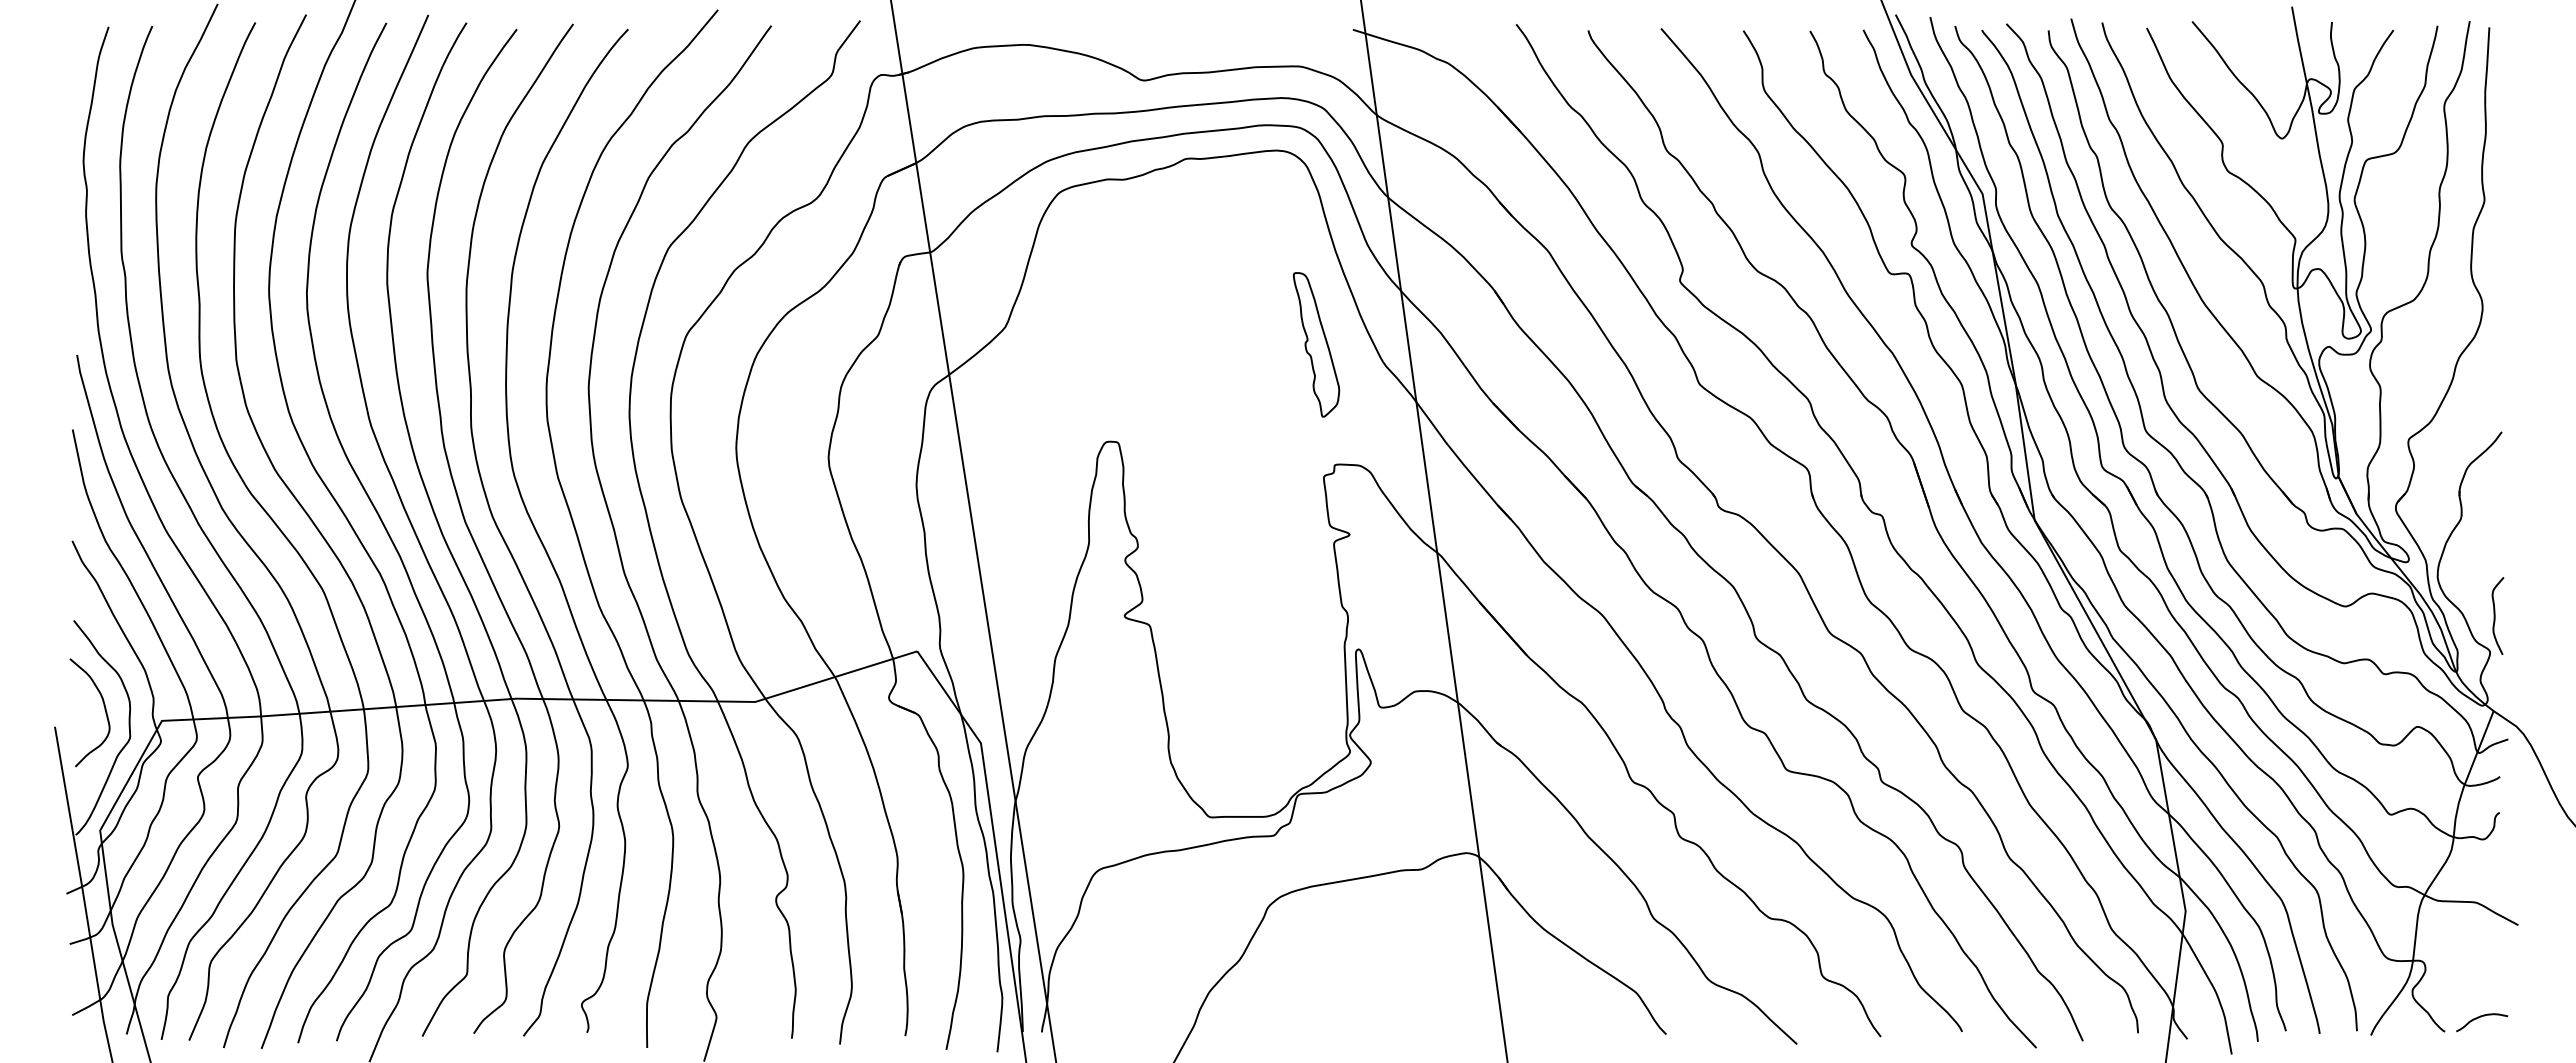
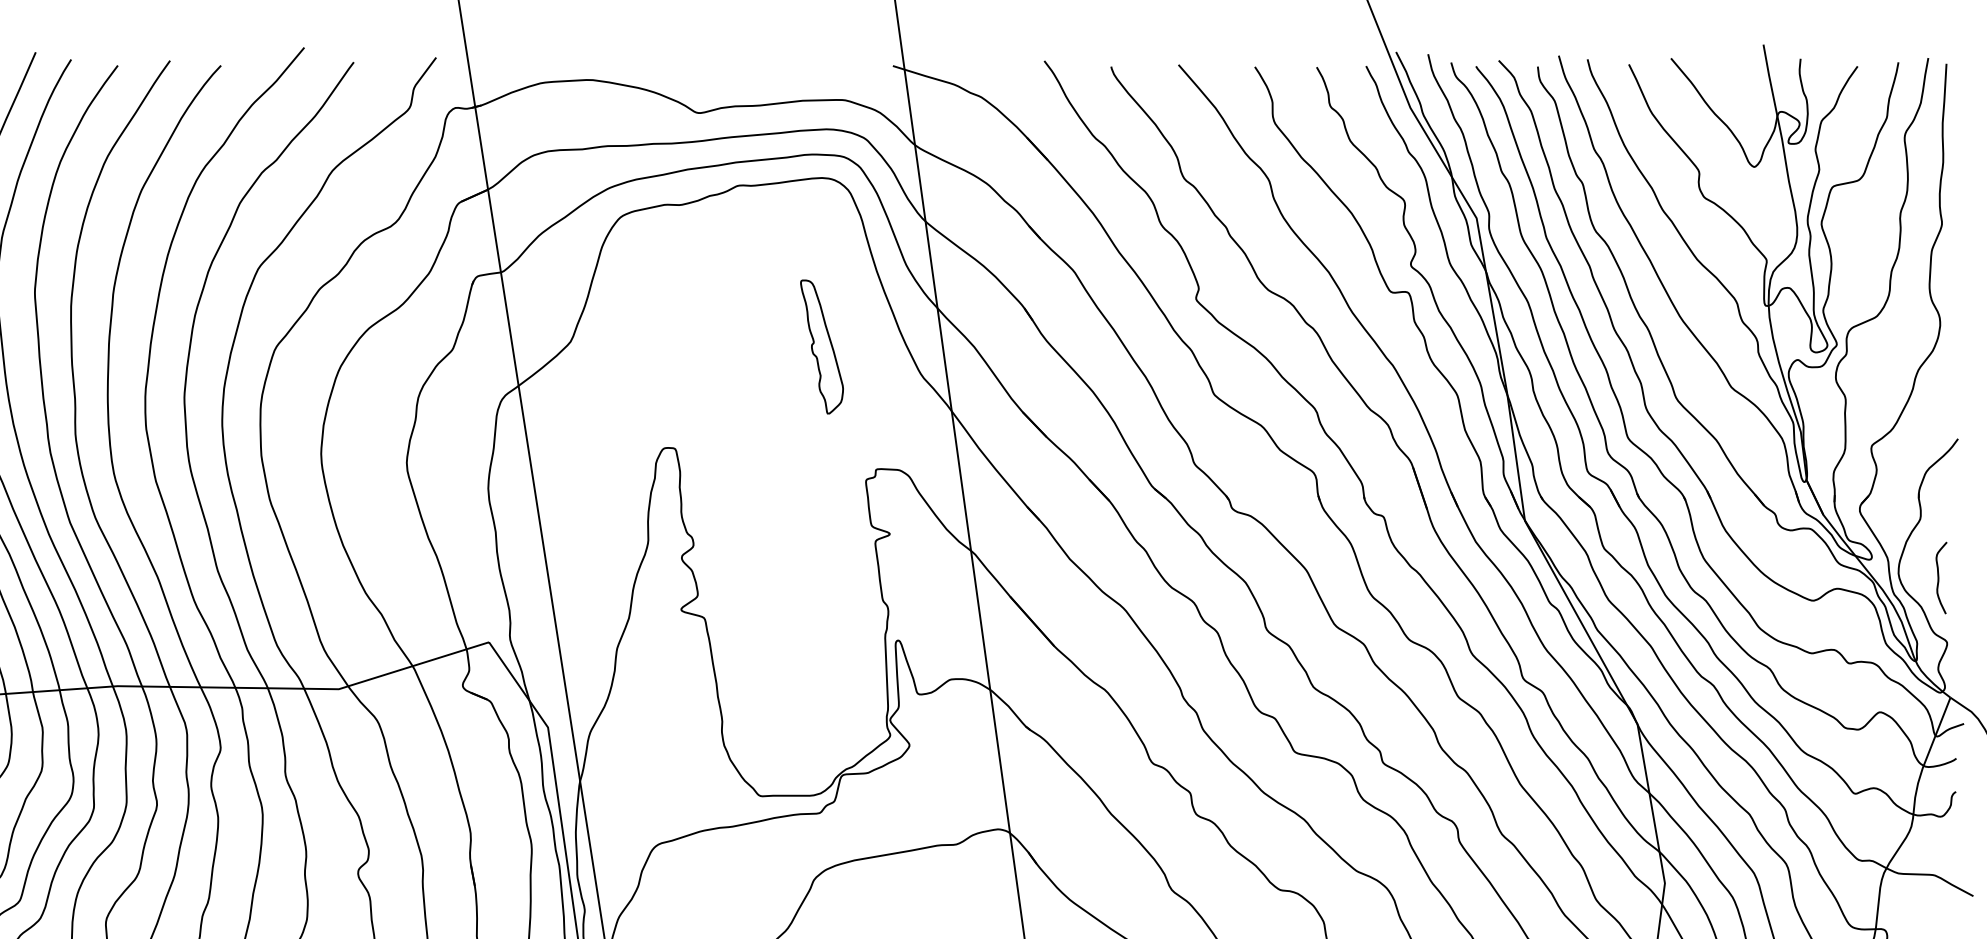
part: (1316, 344) -> (822, 346), moved
curve: (2495, 615) -> (1939, 577), moved

